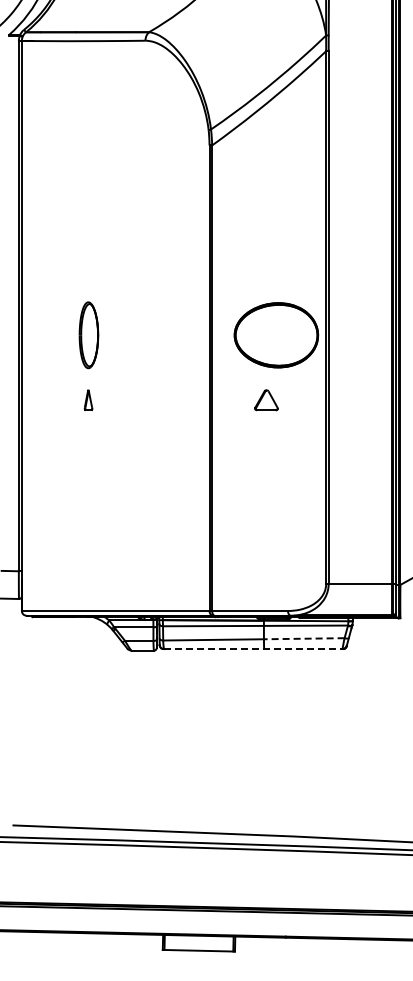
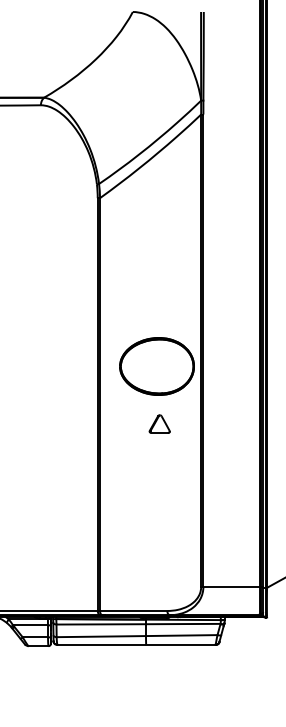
part: (266, 400) -> (159, 424), moved
line: (303, 638) -> (181, 635), dashed -> solid
line: (253, 649) -> (136, 645), dashed -> solid

